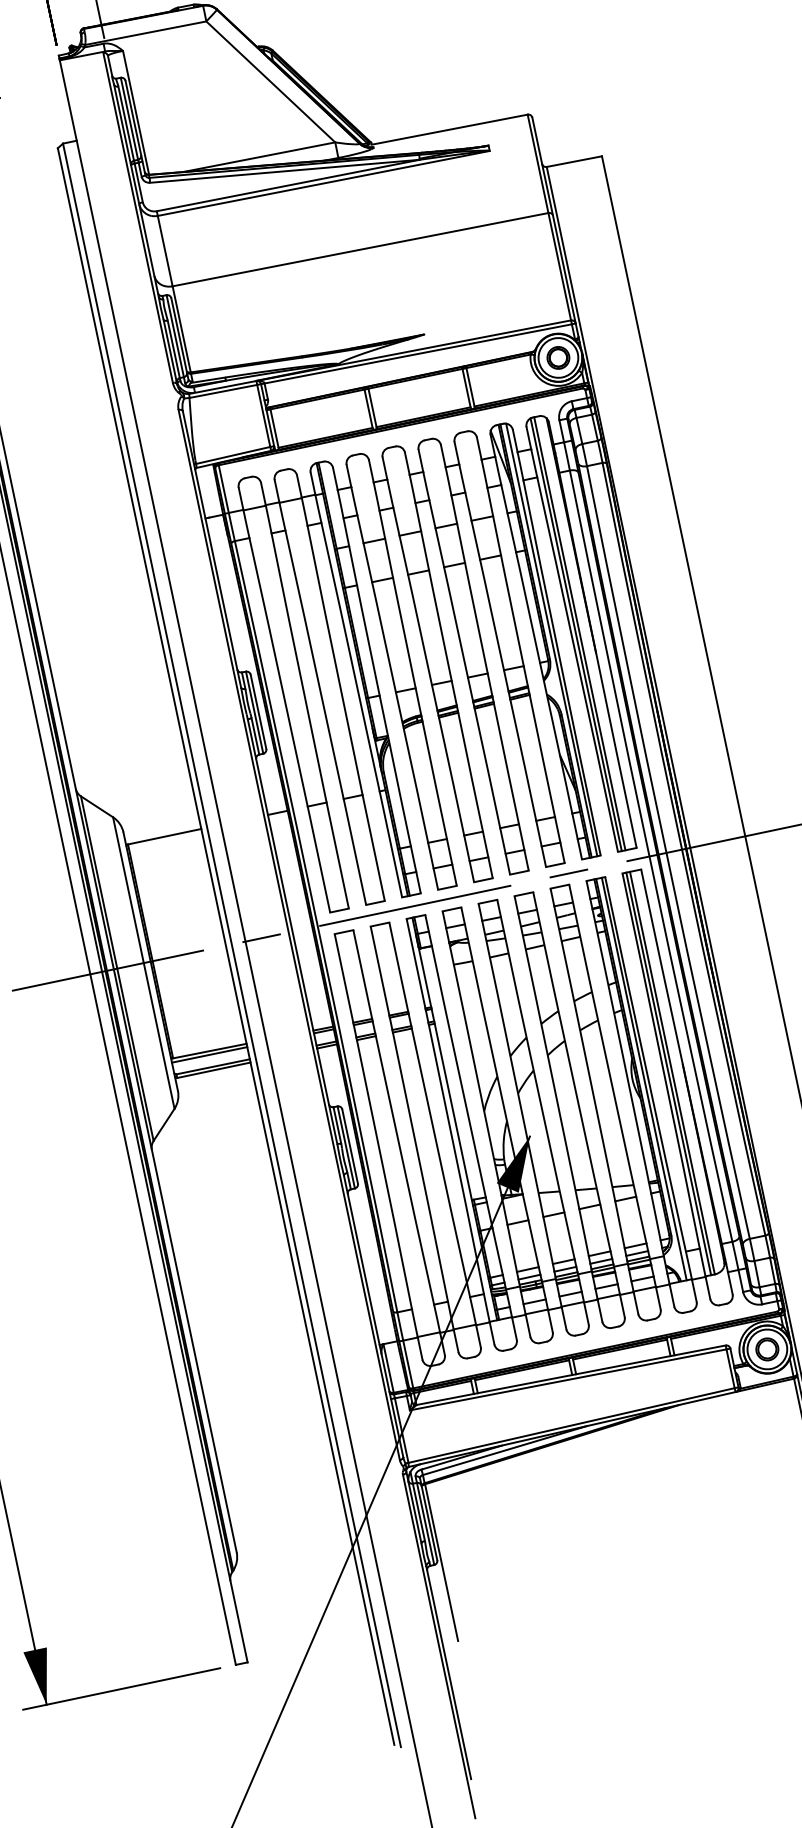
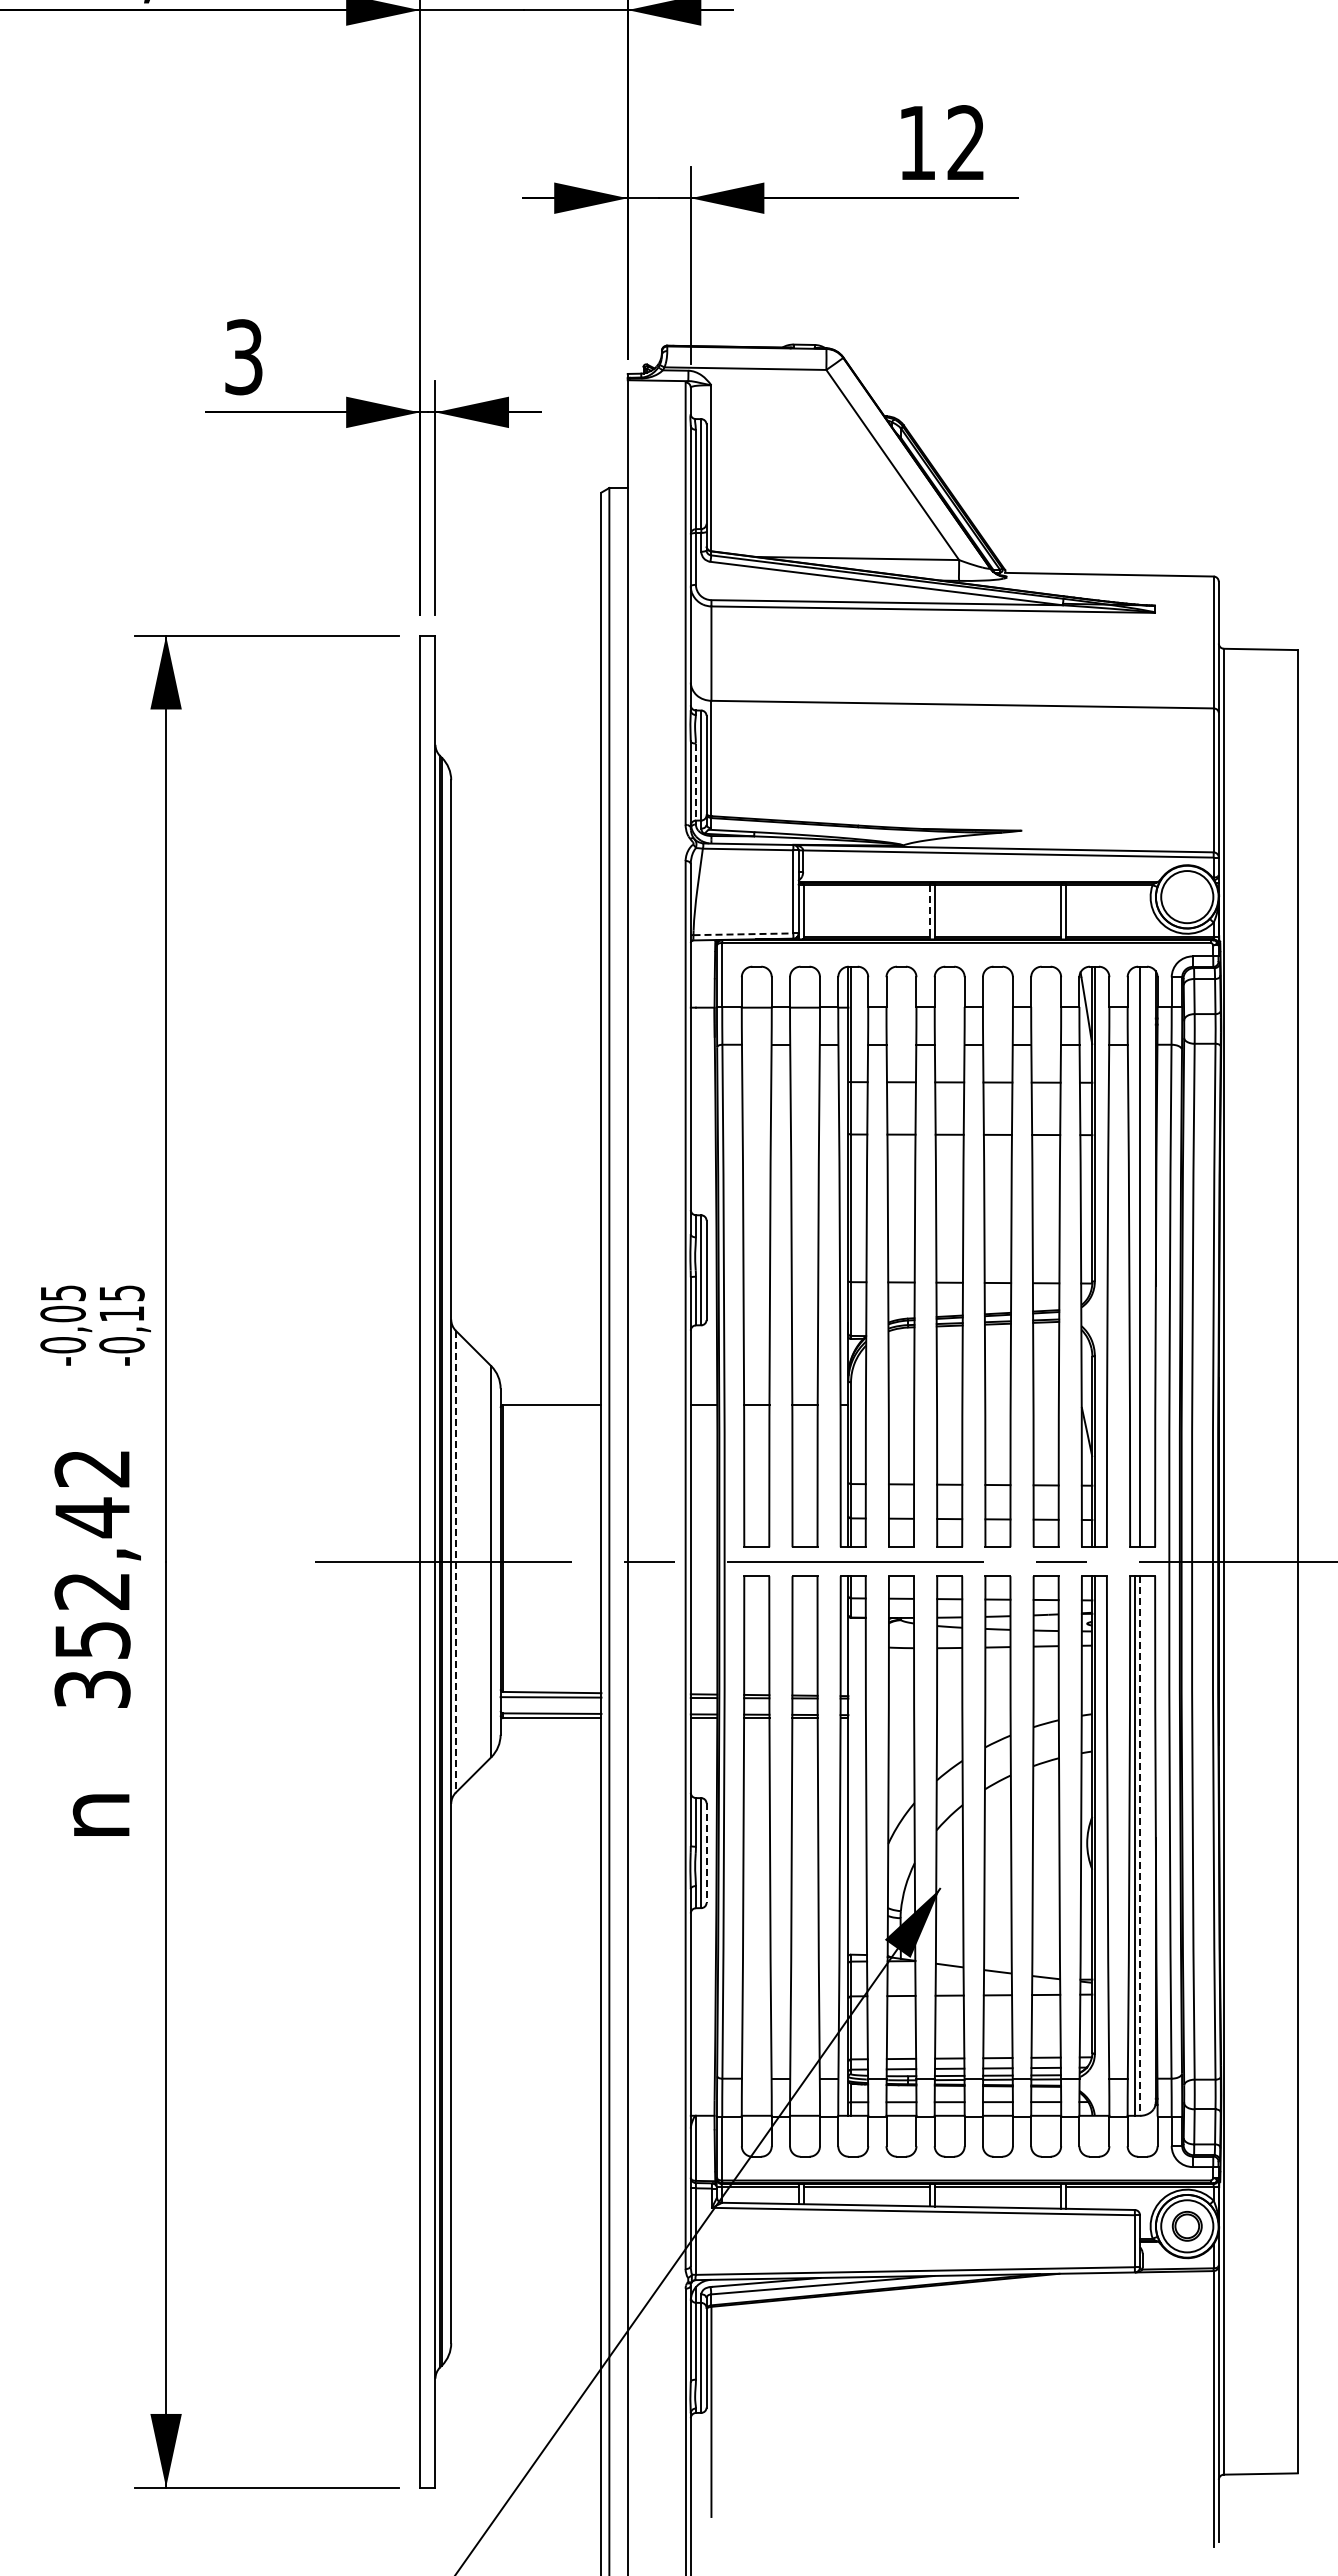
line: (173, 349) -> (695, 782), solid -> dashed
part: (558, 357) -> (1187, 896), removed
line: (368, 409) -> (929, 912), solid -> dashed
line: (233, 455) -> (743, 934), solid -> dashed
line: (576, 634) -> (1135, 1257), removed
line: (551, 640) -> (1102, 1257), removed
line: (117, 968) -> (455, 1561), solid -> dashed
line: (672, 1073) -> (1140, 1846), solid -> dashed
line: (644, 1078) -> (1102, 1845), removed
line: (350, 1146) -> (706, 1853), solid -> dashed

